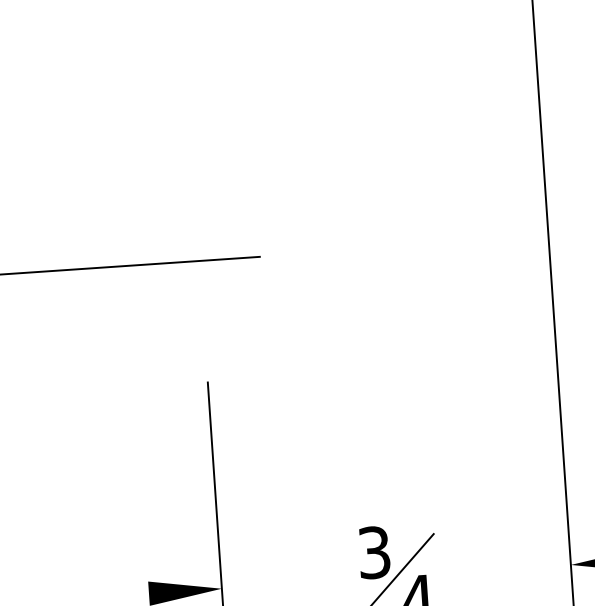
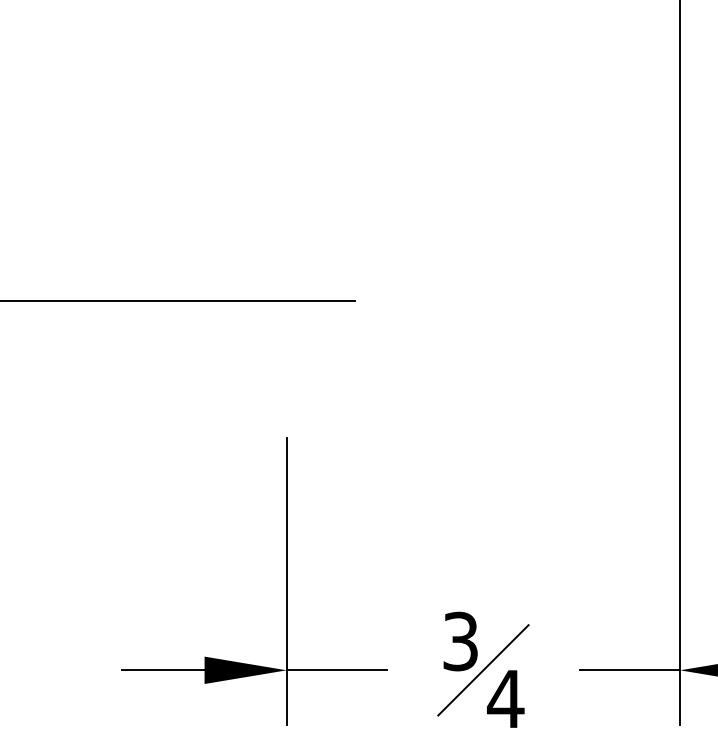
line: (526, 568) -> (630, 670), added
line: (266, 585) -> (336, 670), added
line: (112, 596) -> (163, 670), added

